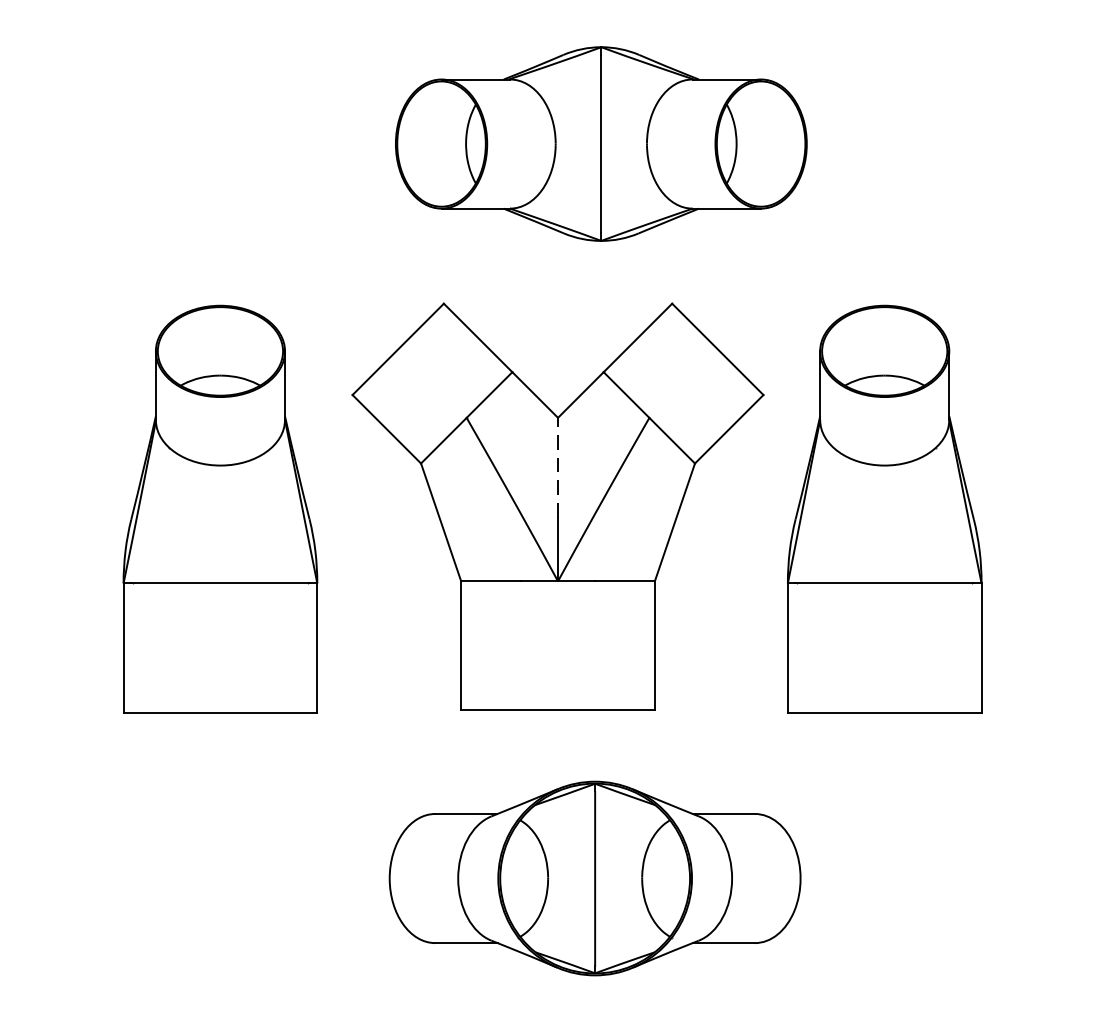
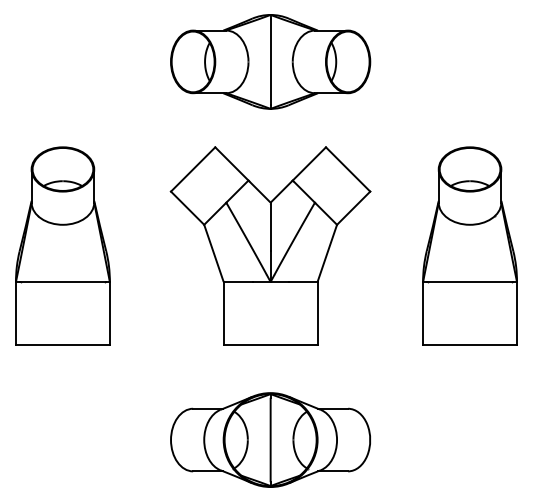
part: (601, 143) -> (270, 61), moved
line: (557, 466) -> (270, 226), dashed -> solid
part: (219, 508) -> (62, 245), moved
part: (883, 508) -> (469, 245), moved
part: (594, 877) -> (270, 439), moved

